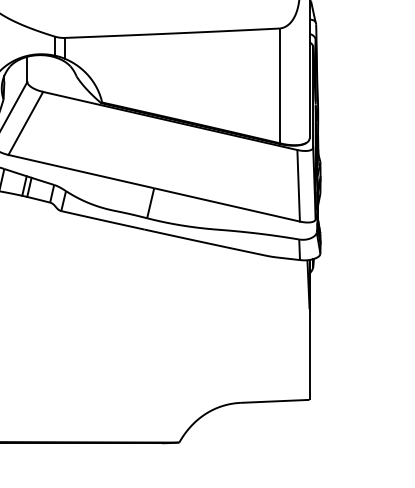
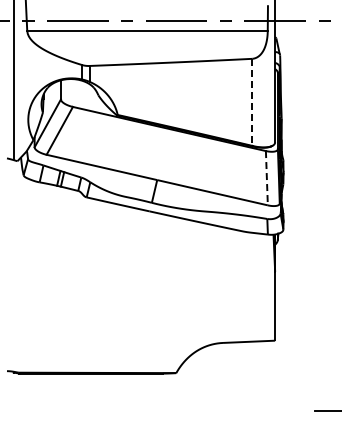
line: (279, 86) -> (252, 102), solid -> dashed
line: (298, 186) -> (266, 178), solid -> dashed

